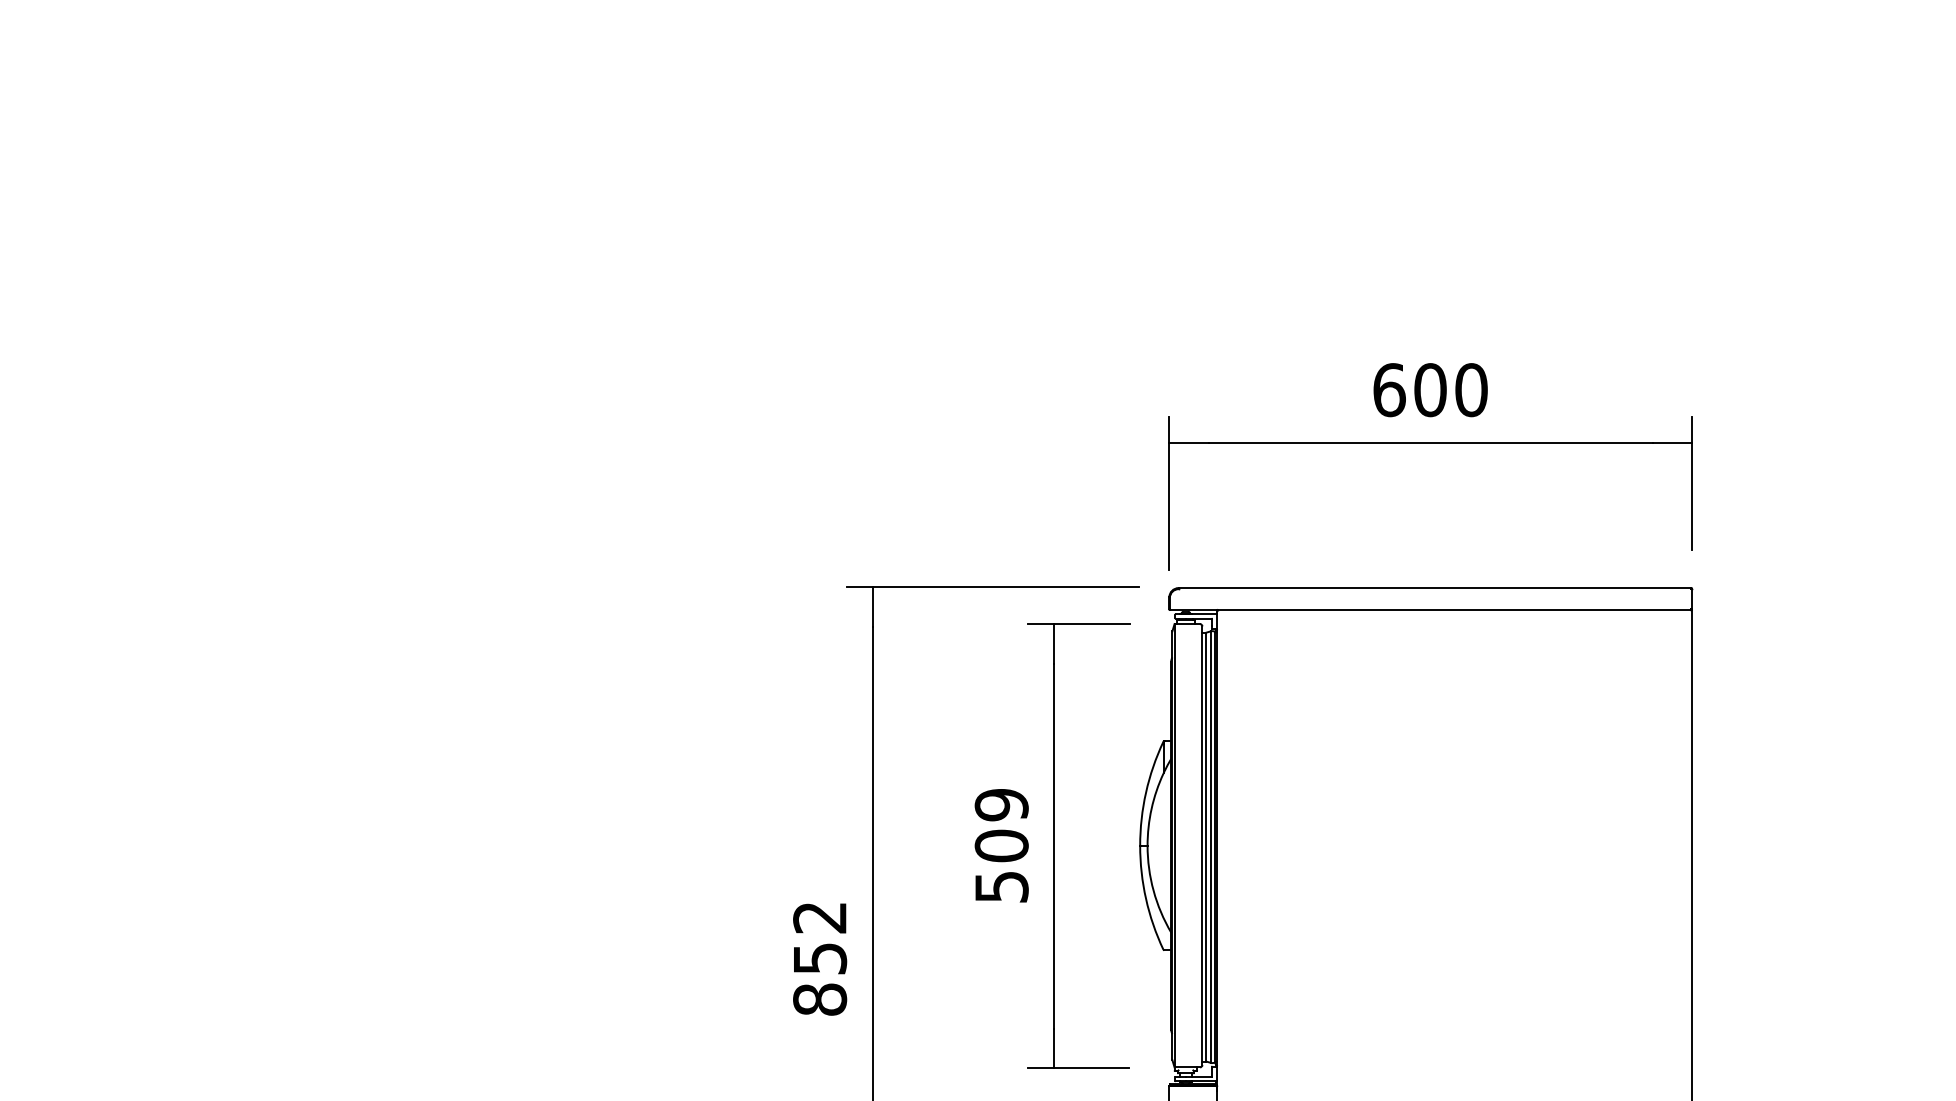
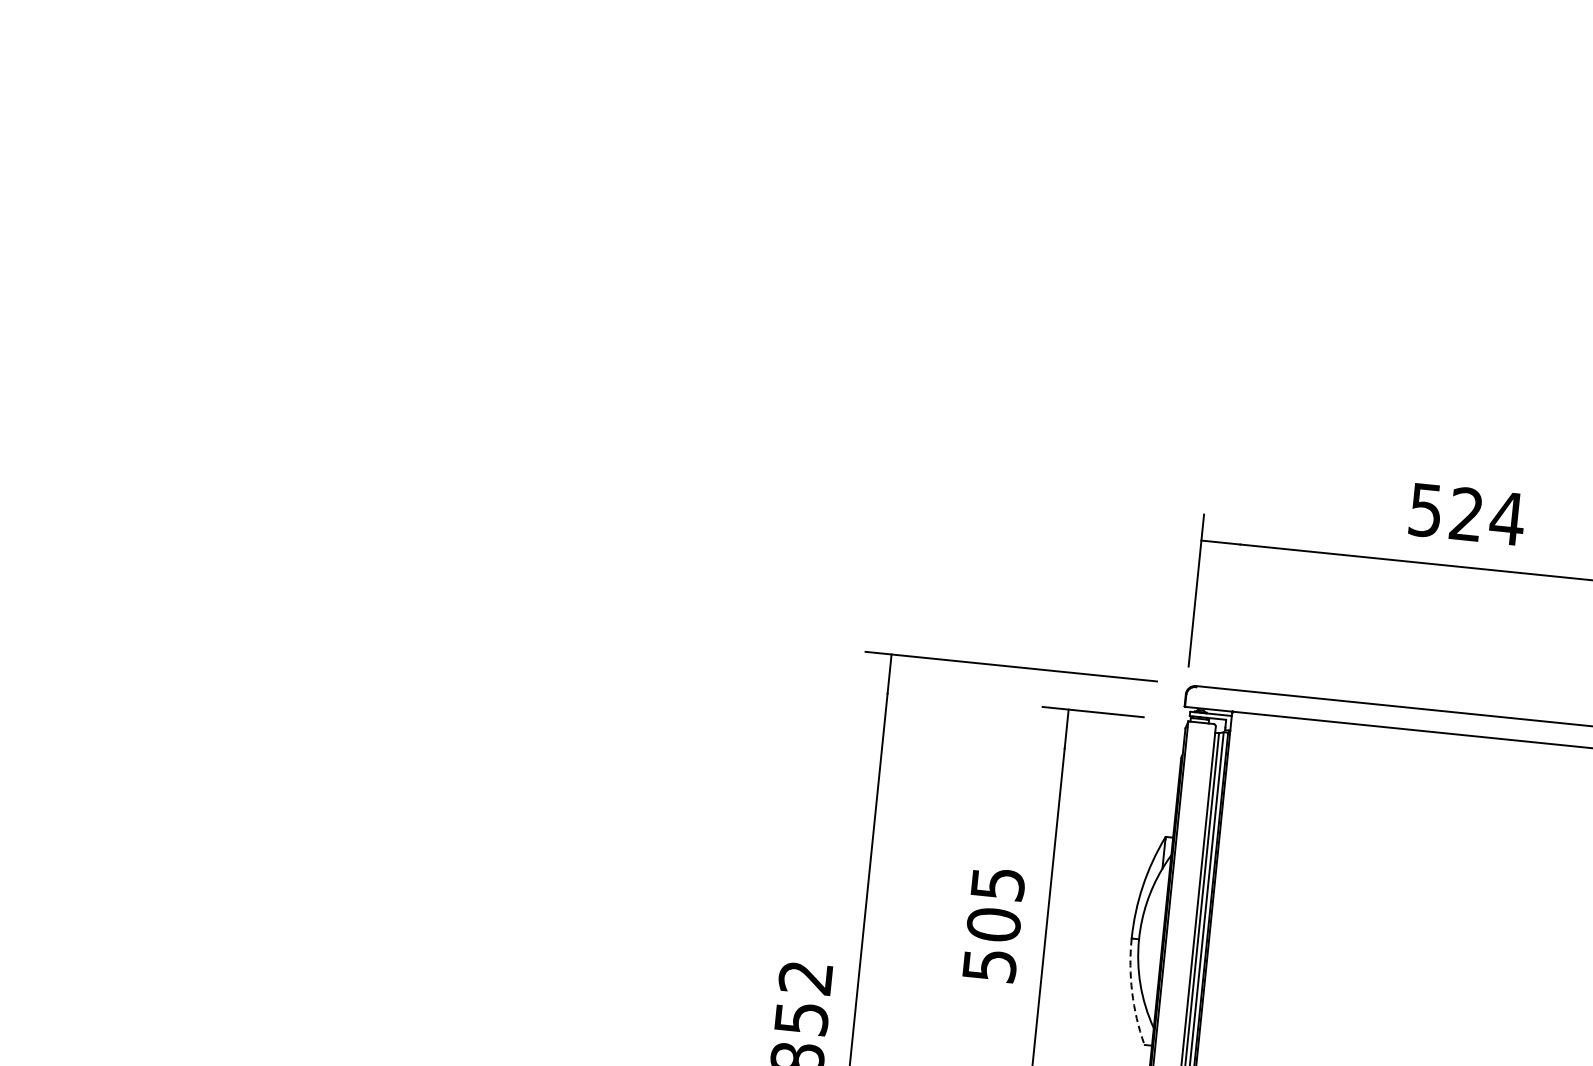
text: (1430, 390) -> (1466, 514), 600 -> 524
text: (1001, 805) -> (997, 884), 509 -> 505
arc: (1146, 899) -> (1132, 992), solid -> dashed

